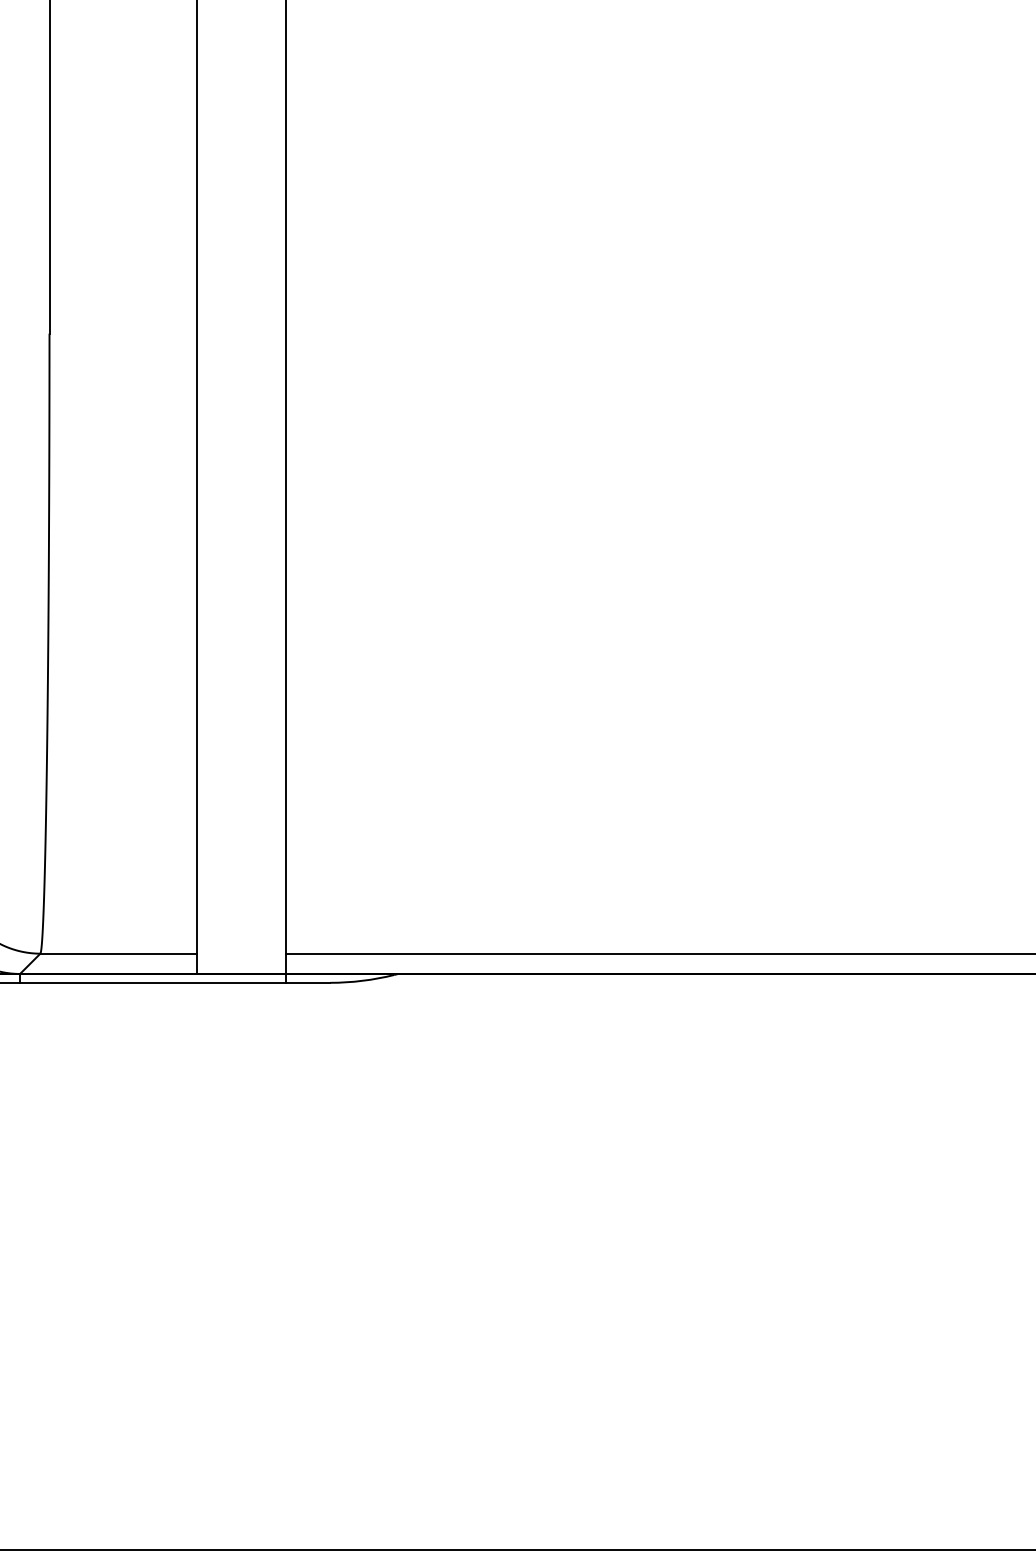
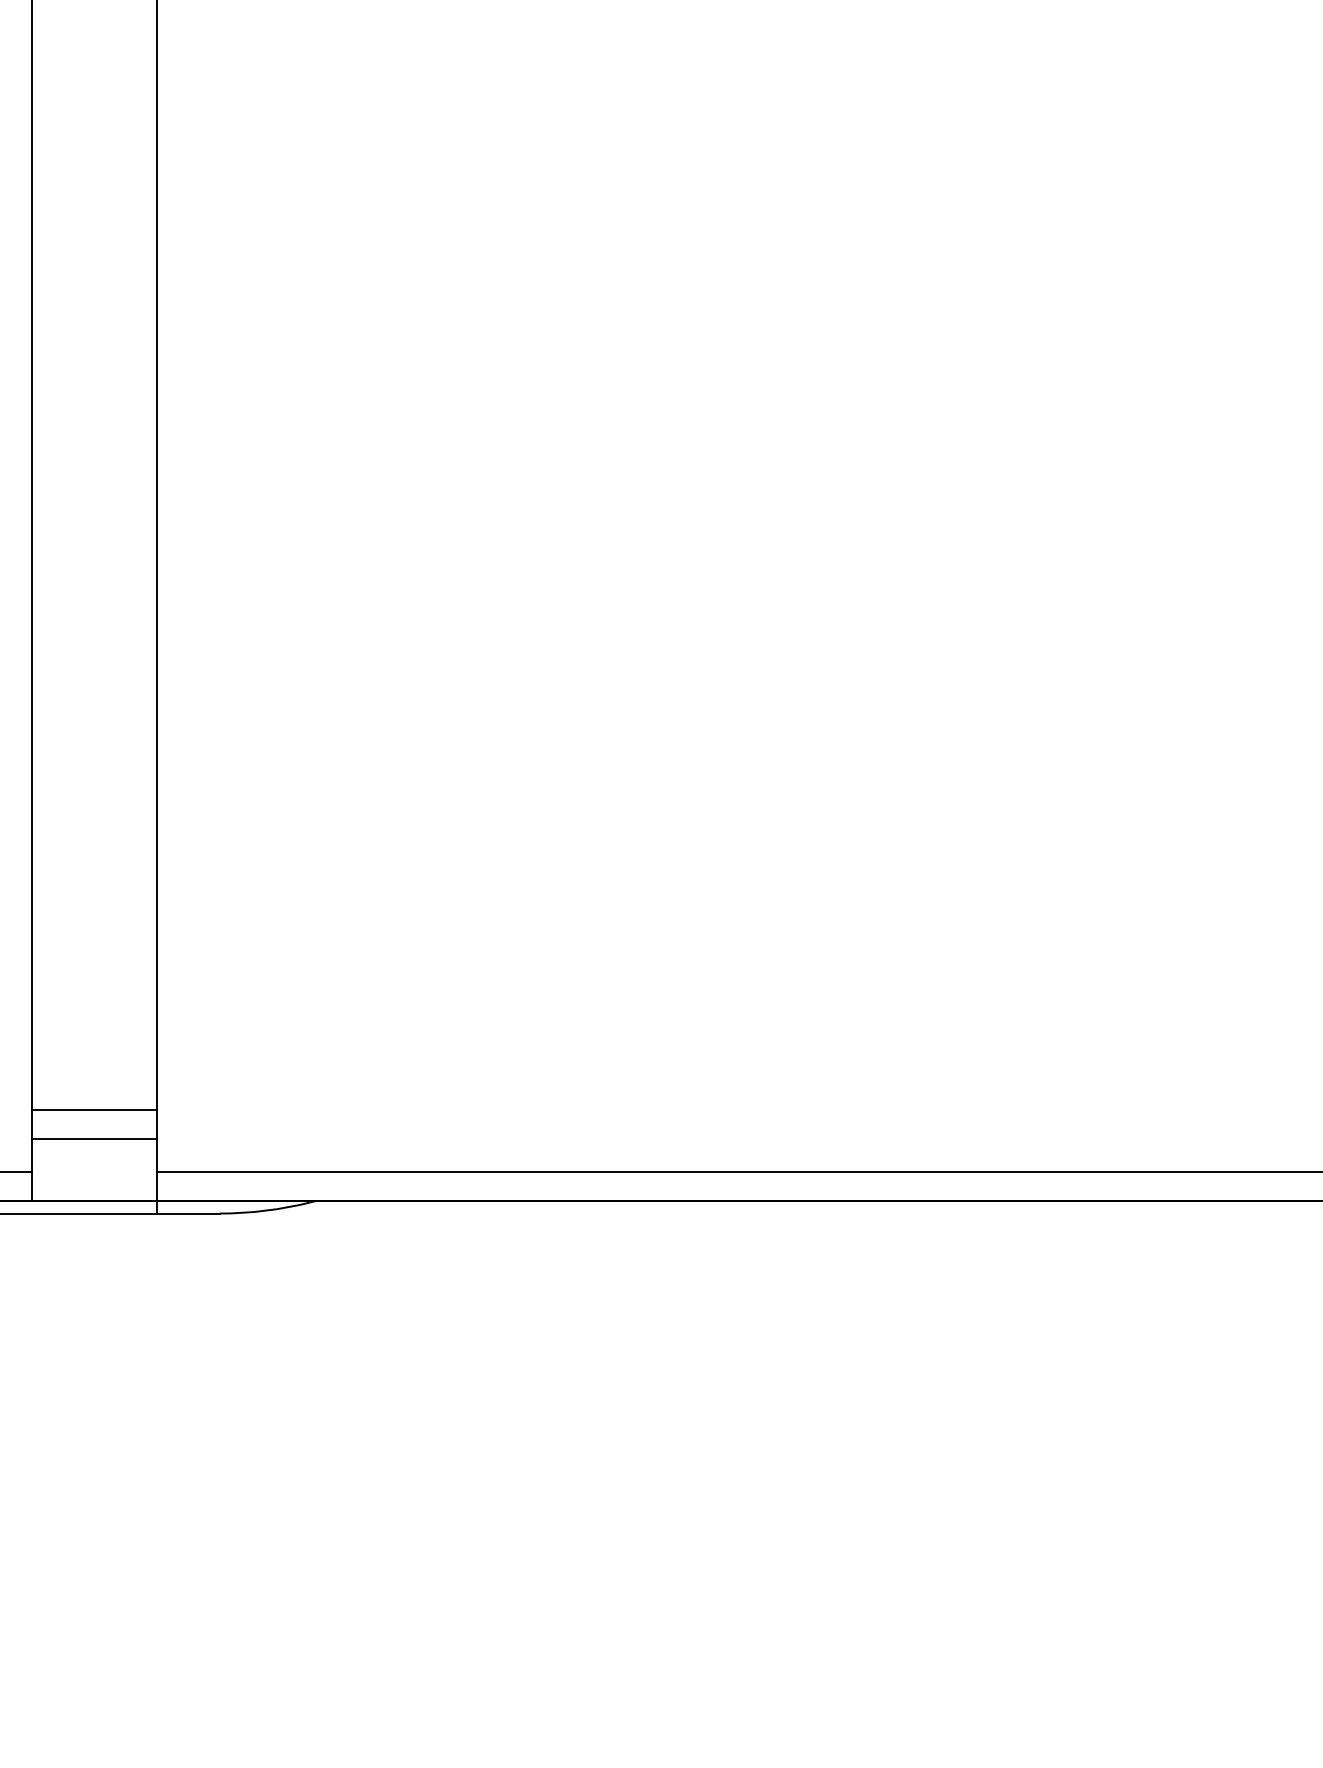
line: (241, 909) -> (94, 1110), added
line: (241, 929) -> (94, 1138), added

